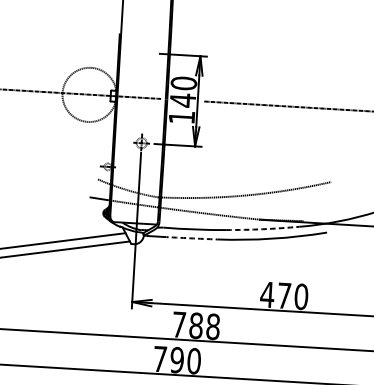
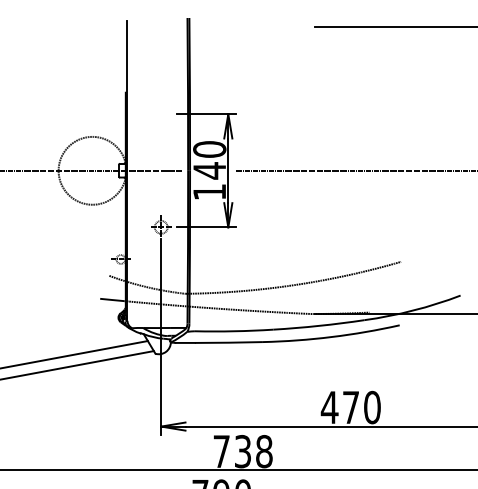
arc: (263, 228) -> (319, 325), dashed -> solid
arc: (189, 238) -> (228, 342), dashed -> solid
text: (195, 325) -> (242, 451), 788 -> 738

